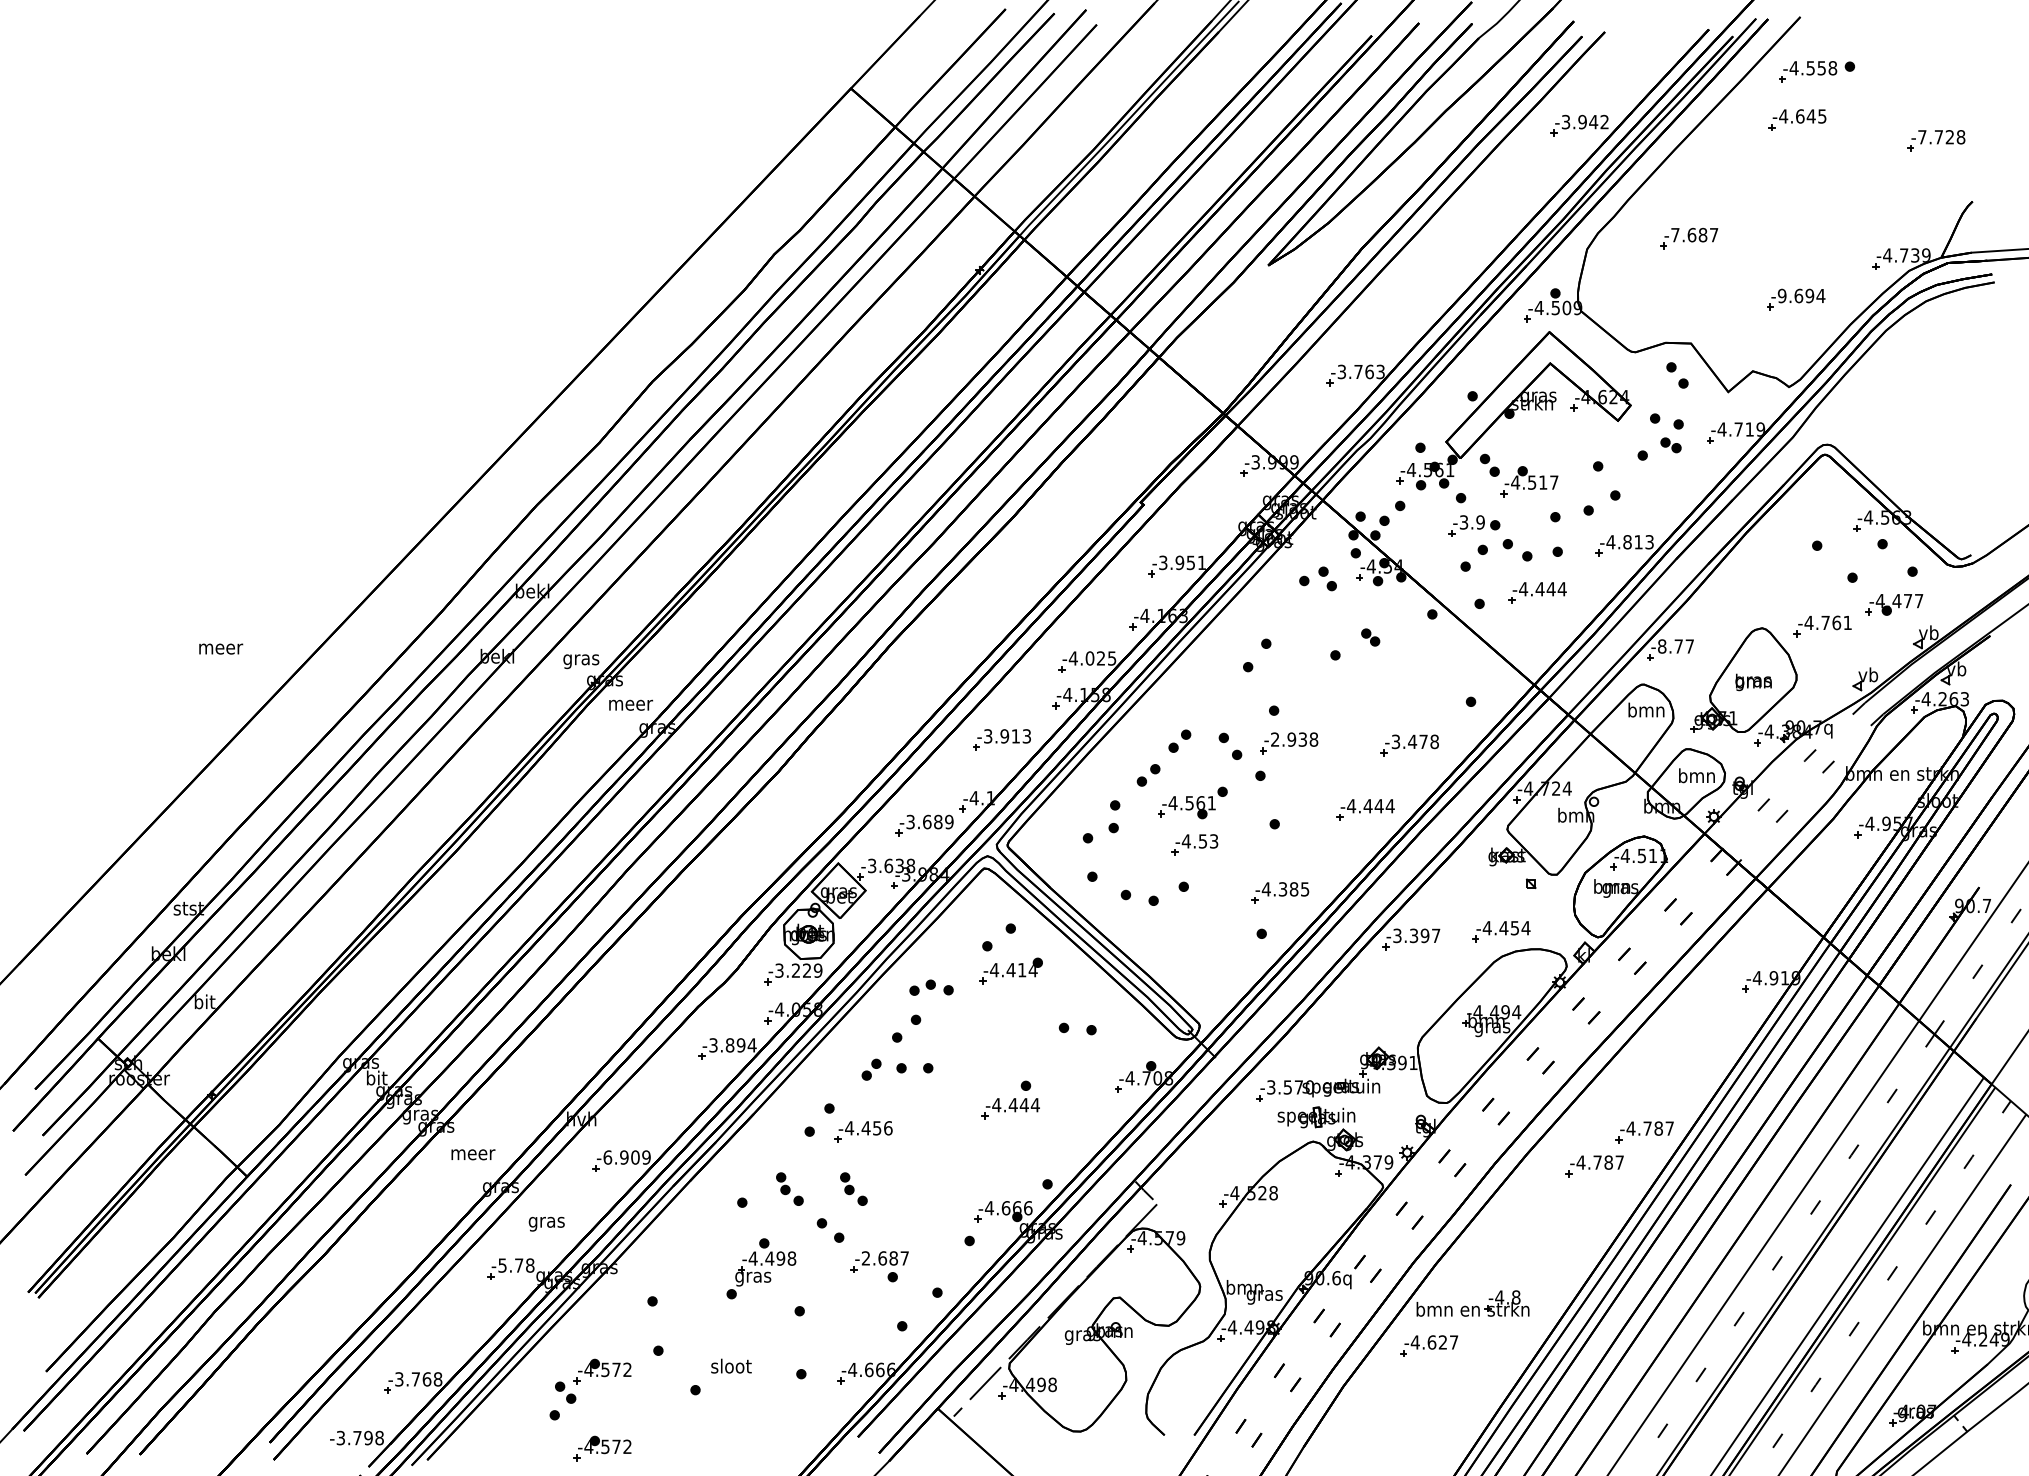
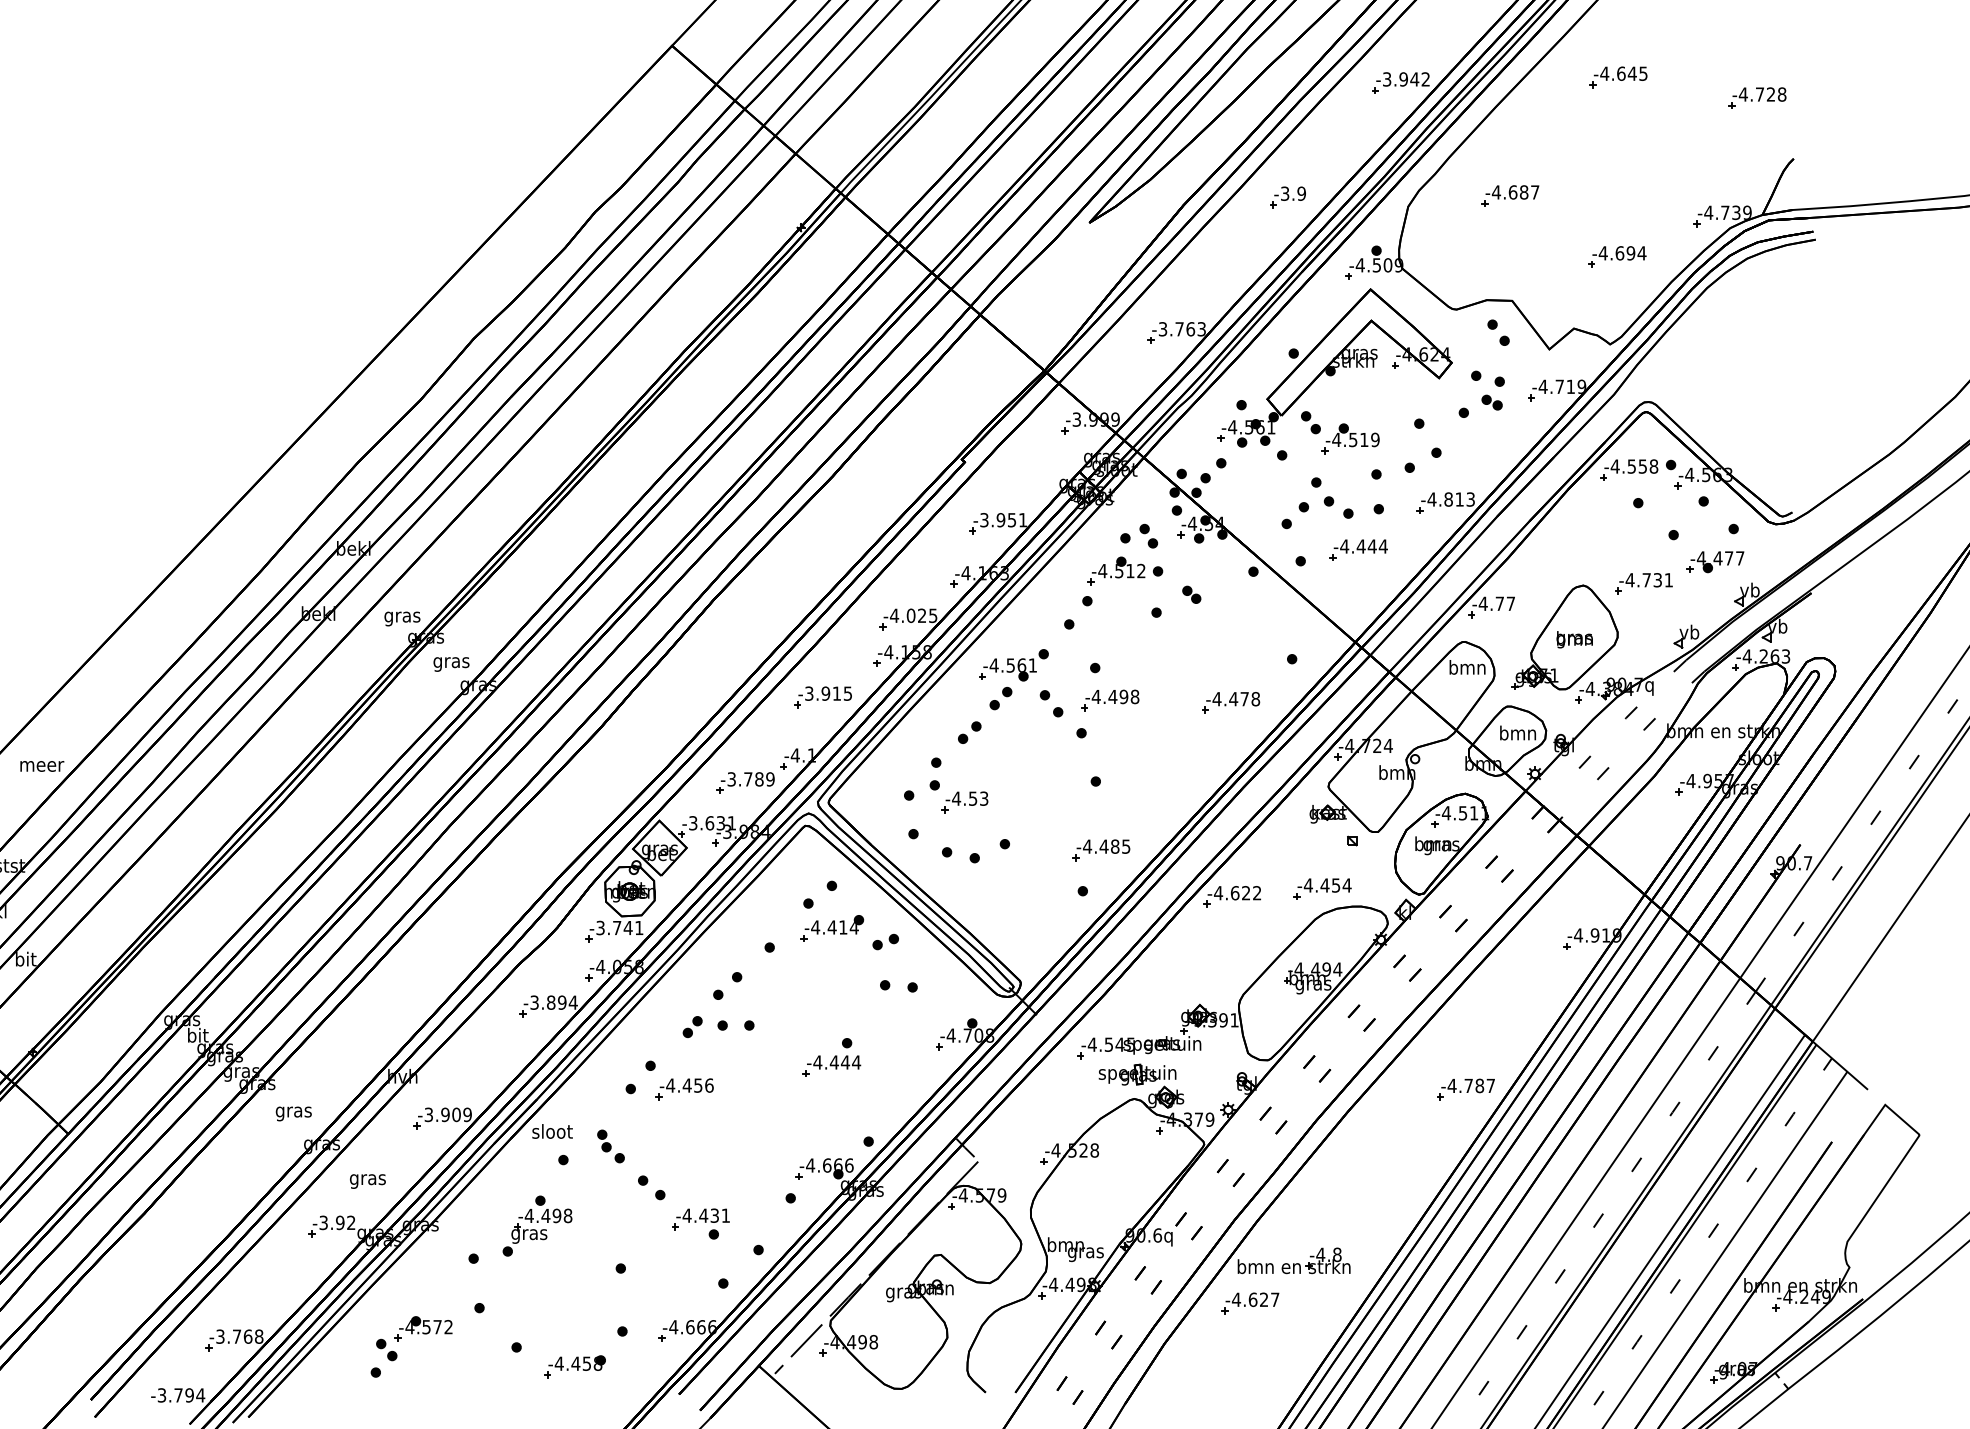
part: (1816, 71) -> (1637, 469), moved
text: (1921, 137) -> (1742, 94), -7.728 -> -4.728
text: (1674, 235) -> (1495, 192), -7.687 -> -4.687
text: (1781, 295) -> (1602, 252), -9.694 -> -4.694
text: (1554, 482) -> (1375, 439), -4.517 -> -4.519
part: (1466, 525) -> (1287, 196), moved
part: (1303, 613) -> (1124, 570), added
text: (1836, 622) -> (1657, 579), -4.761 -> -4.731
text: (1661, 646) -> (1482, 603), -8.77 -> -4.77
text: (221, 648) -> (42, 765), moved
text: (631, 706) -> (452, 663), meer -> gras
text: (1026, 735) -> (847, 692), -3.913 -> -3.915
text: (1288, 739) -> (1109, 696), -2.938 -> -4.498
text: (1395, 741) -> (1216, 698), -3.478 -> -4.478
part: (1192, 802) -> (1013, 664), moved
part: (1365, 809) -> (1186, 766), removed
text: (927, 821) -> (748, 778), -3.689 -> -3.789
part: (1194, 844) -> (964, 801), moved
text: (910, 865) -> (731, 822), -3.638 -> -3.631
text: (1282, 889) -> (1103, 846), -4.385 -> -4.485
text: (1416, 935) -> (1237, 892), -3.397 -> -4.622
text: (806, 970) -> (627, 927), -3.229 -> -3.741
part: (922, 987) -> (885, 941), moved
text: (1290, 1087) -> (1111, 1044), -3.570 -> -4.545
text: (473, 1156) -> (294, 1113), meer -> gras
text: (607, 1157) -> (428, 1114), -6.909 -> -3.909
part: (1594, 1166) -> (1415, 1123), removed
part: (853, 1188) -> (674, 1145), removed
text: (884, 1258) -> (705, 1215), -2.687 -> -4.431
text: (516, 1265) -> (337, 1222), -5.78 -> -3.92
part: (761, 1268) -> (537, 1225), moved
text: (731, 1365) -> (552, 1130), moved
part: (753, 1409) -> (574, 1366), added
text: (379, 1437) -> (200, 1394), -3.798 -> -3.794
part: (602, 1448) -> (423, 1405), removed

